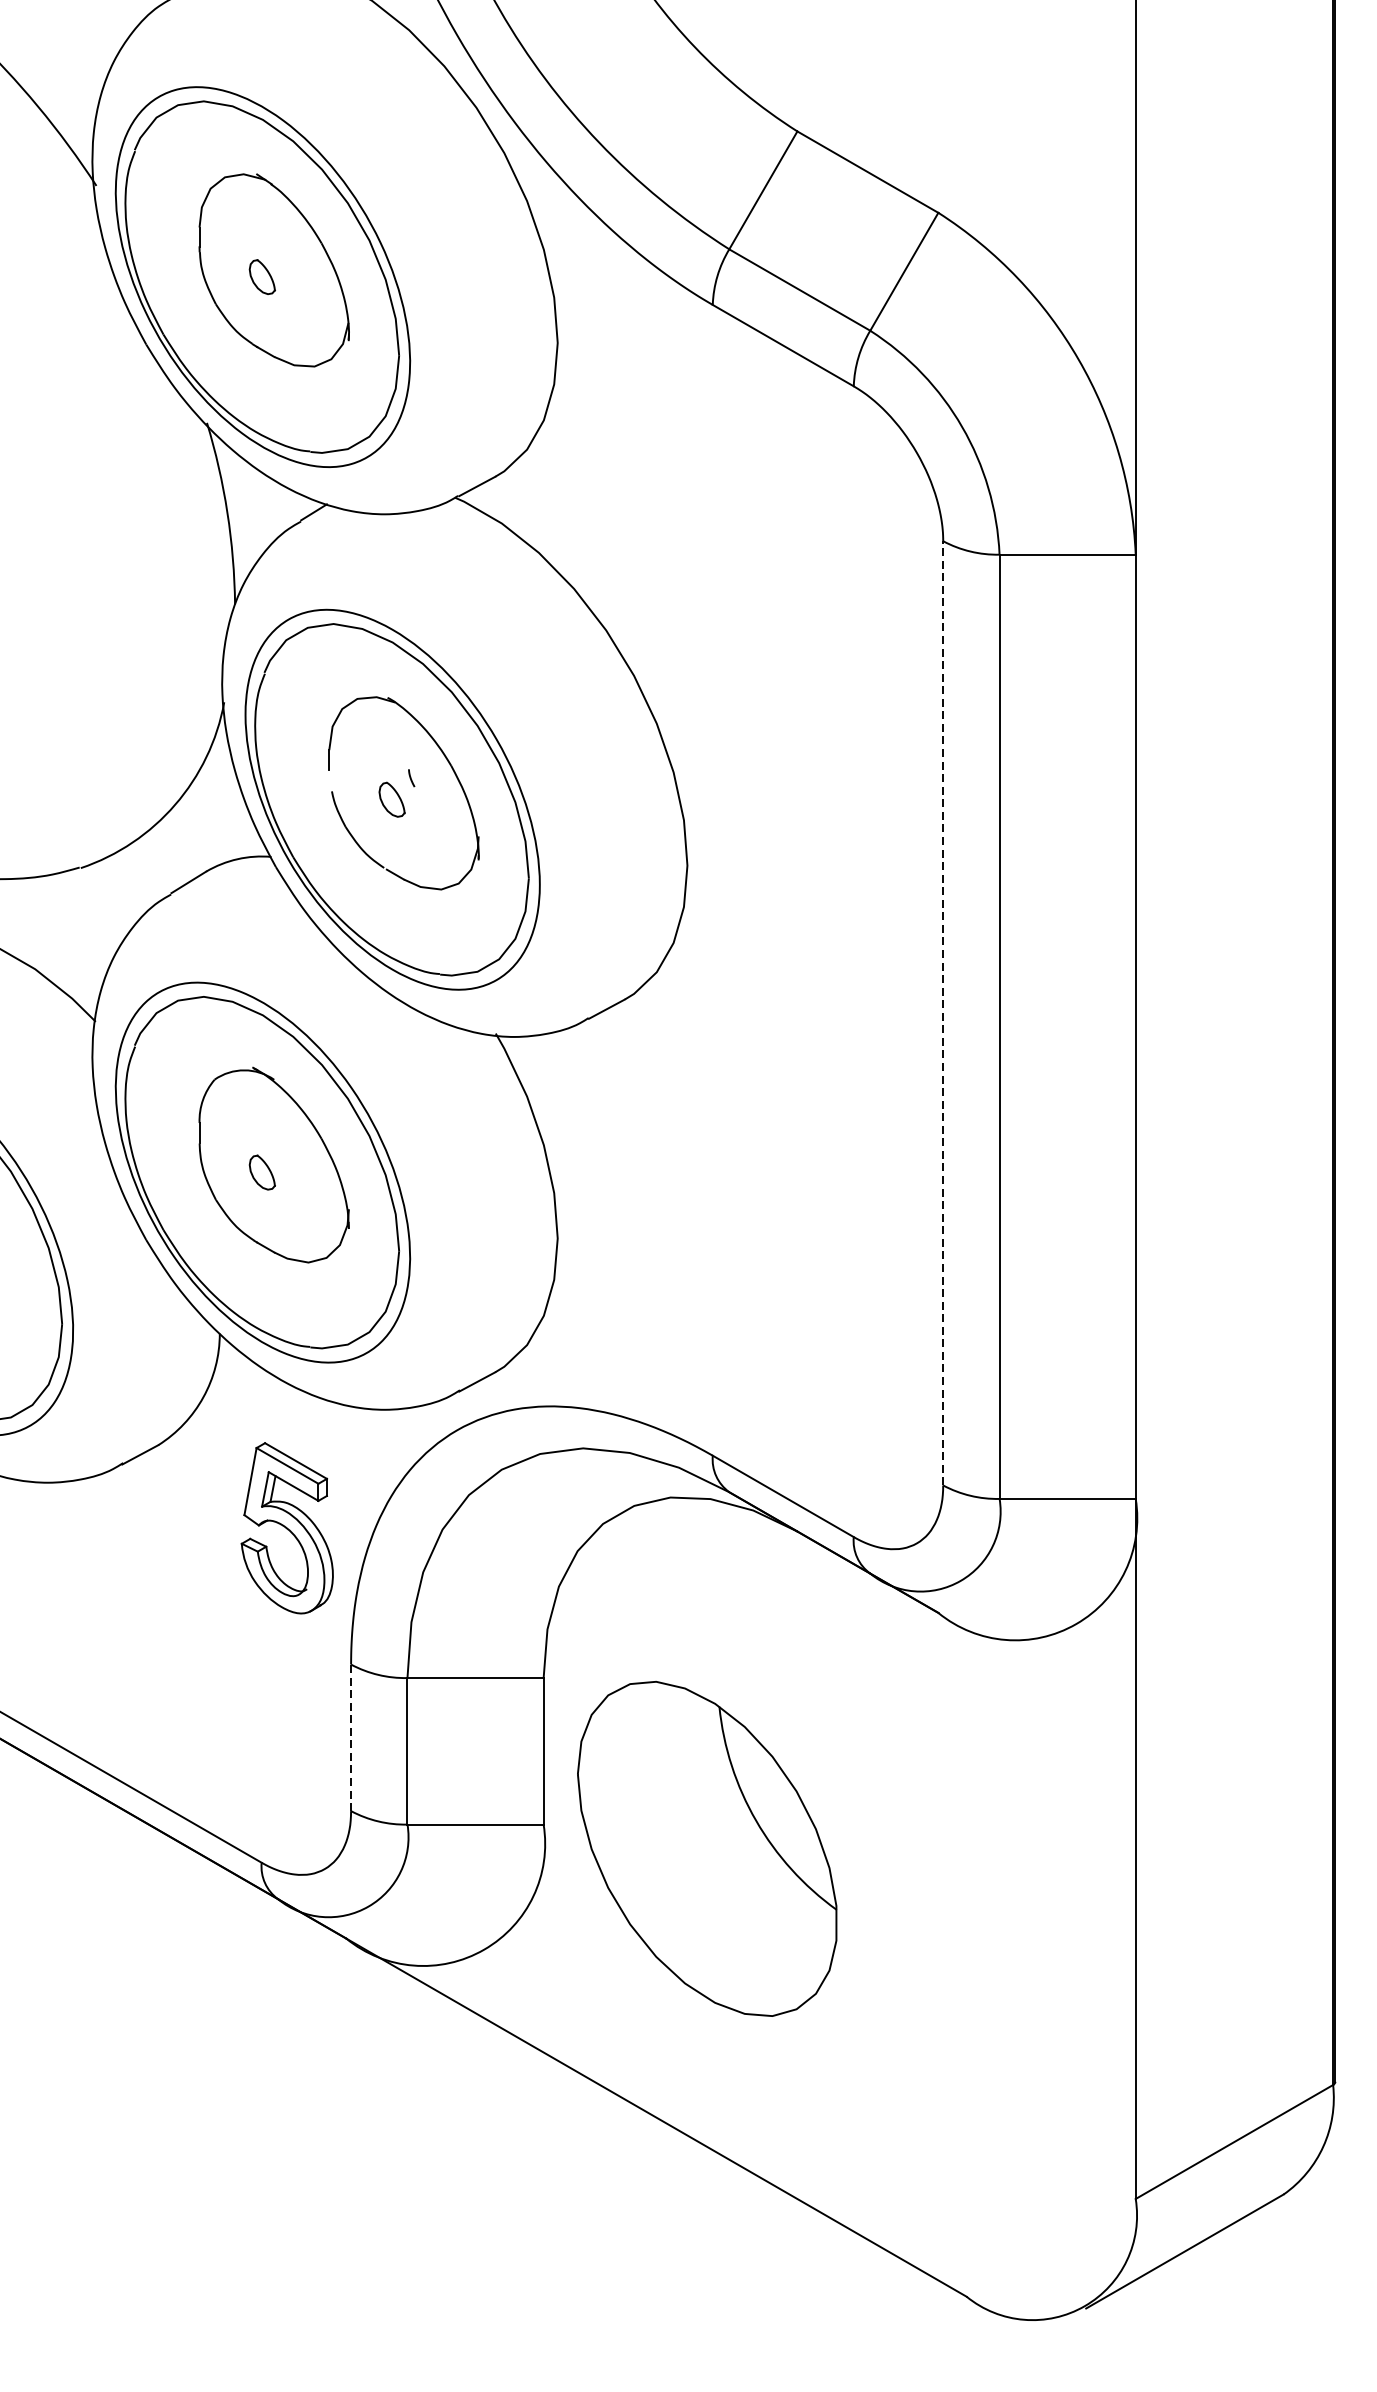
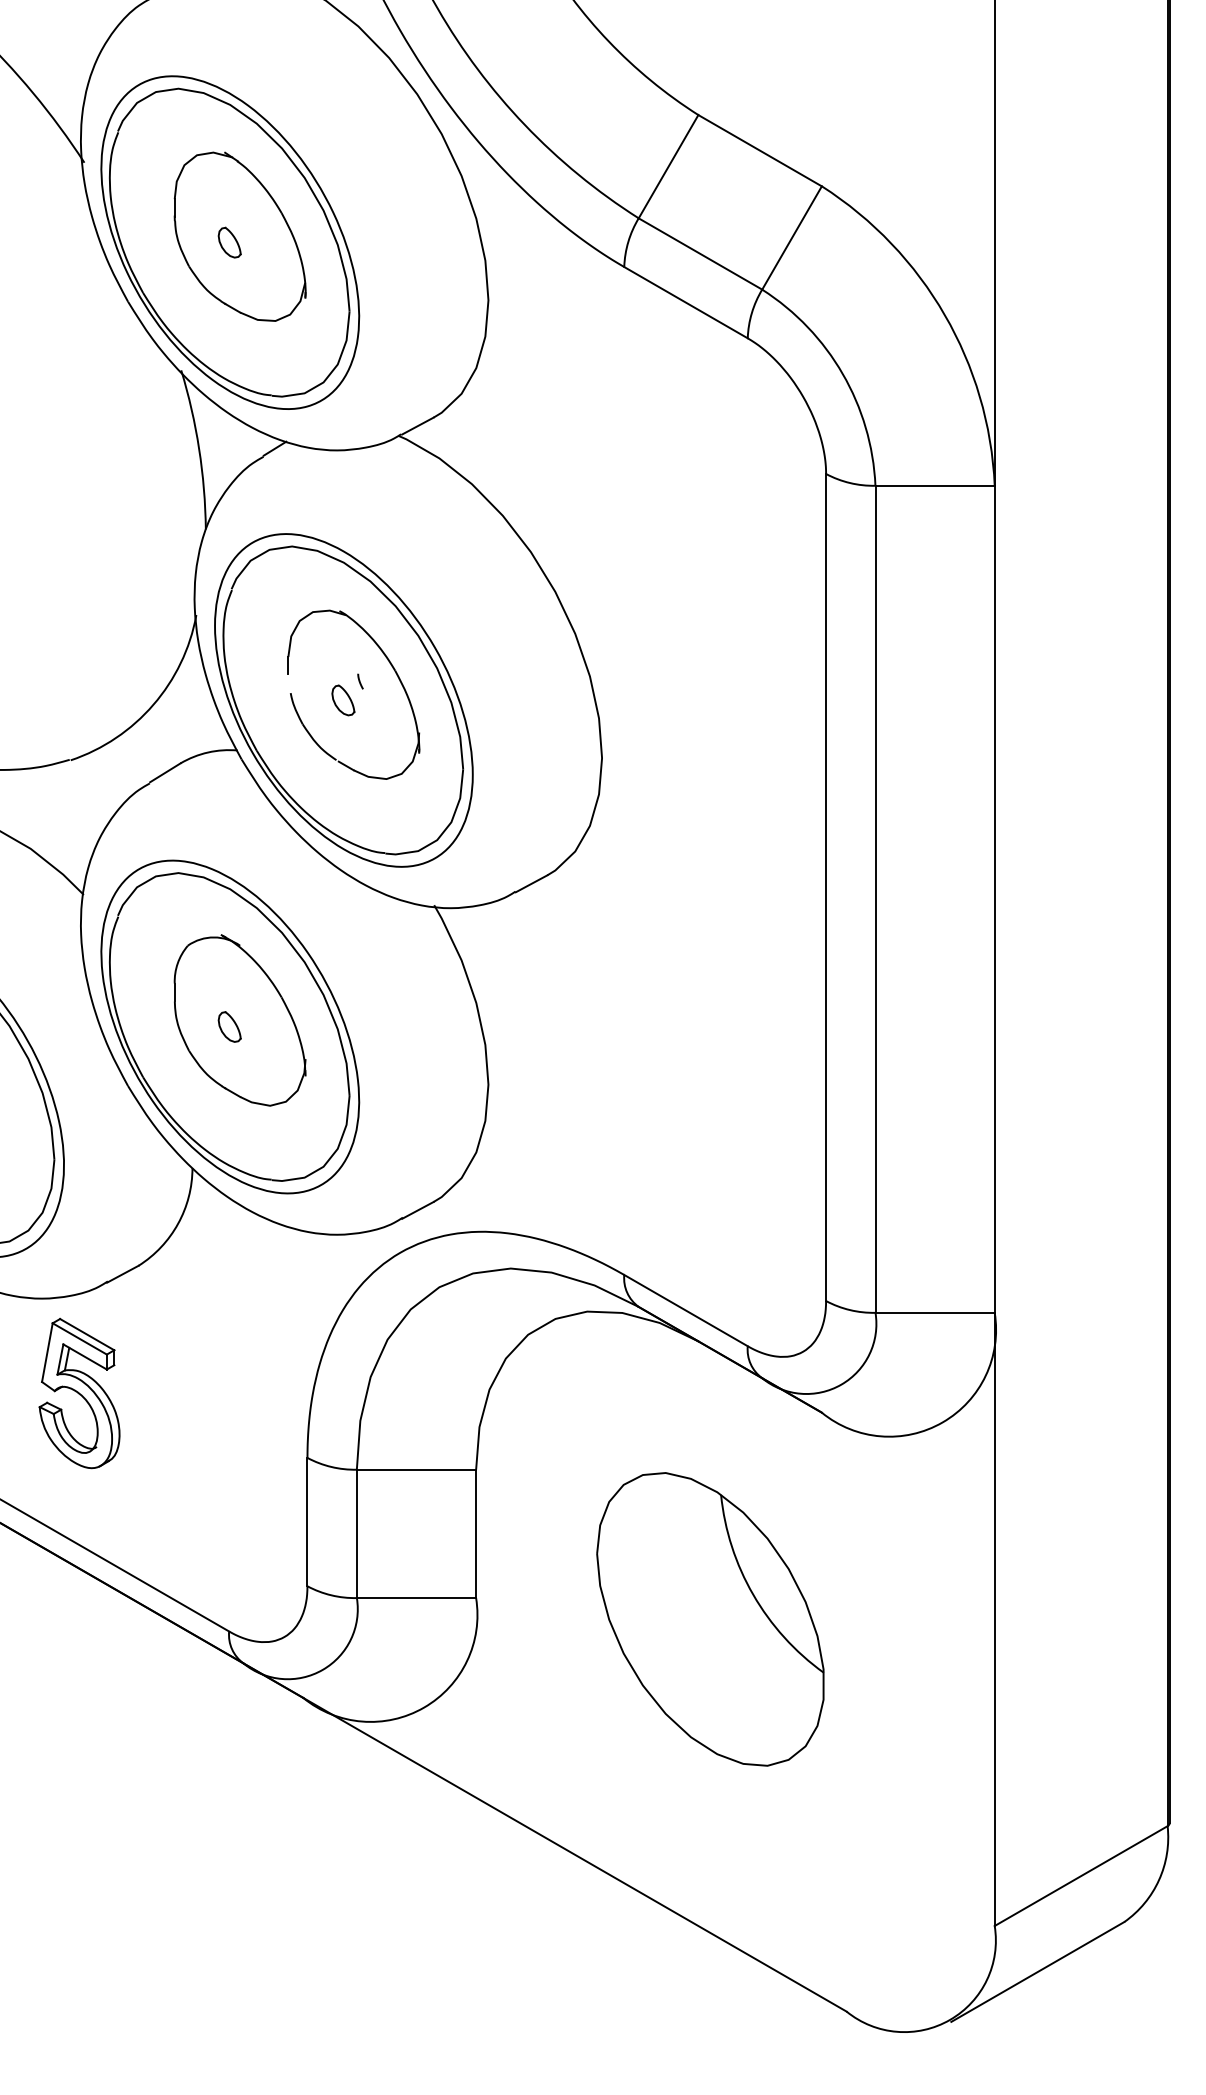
line: (943, 1013) -> (826, 887), dashed -> solid
part: (287, 1528) -> (79, 1393), moved
line: (351, 1737) -> (307, 1521), dashed -> solid
part: (707, 1849) -> (710, 1619), moved

